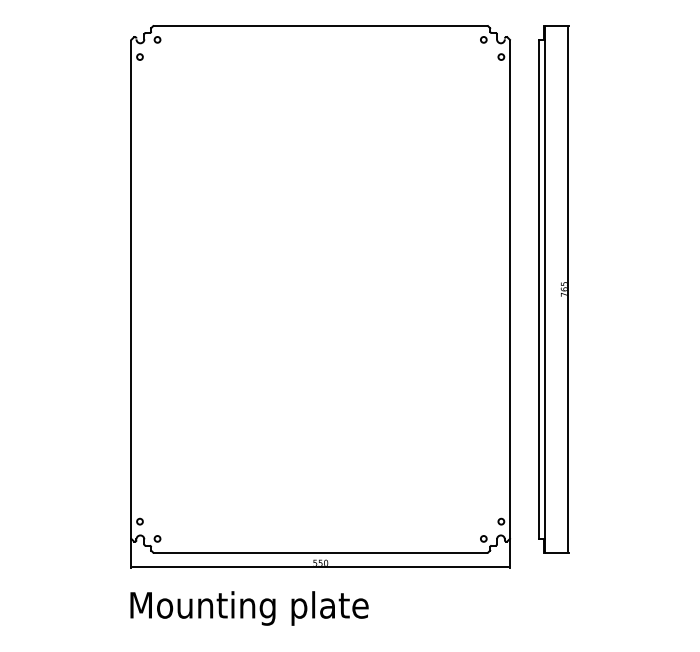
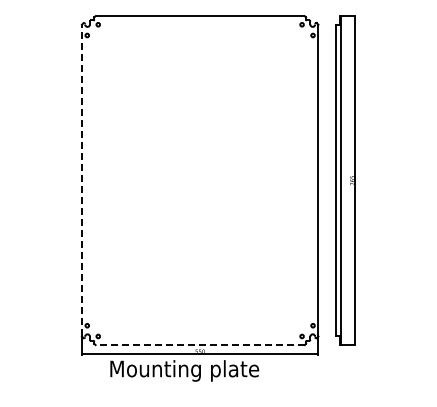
line: (130, 289) -> (81, 180), solid -> dashed
line: (321, 553) -> (200, 345), solid -> dashed
text: (249, 607) -> (184, 370), moved

